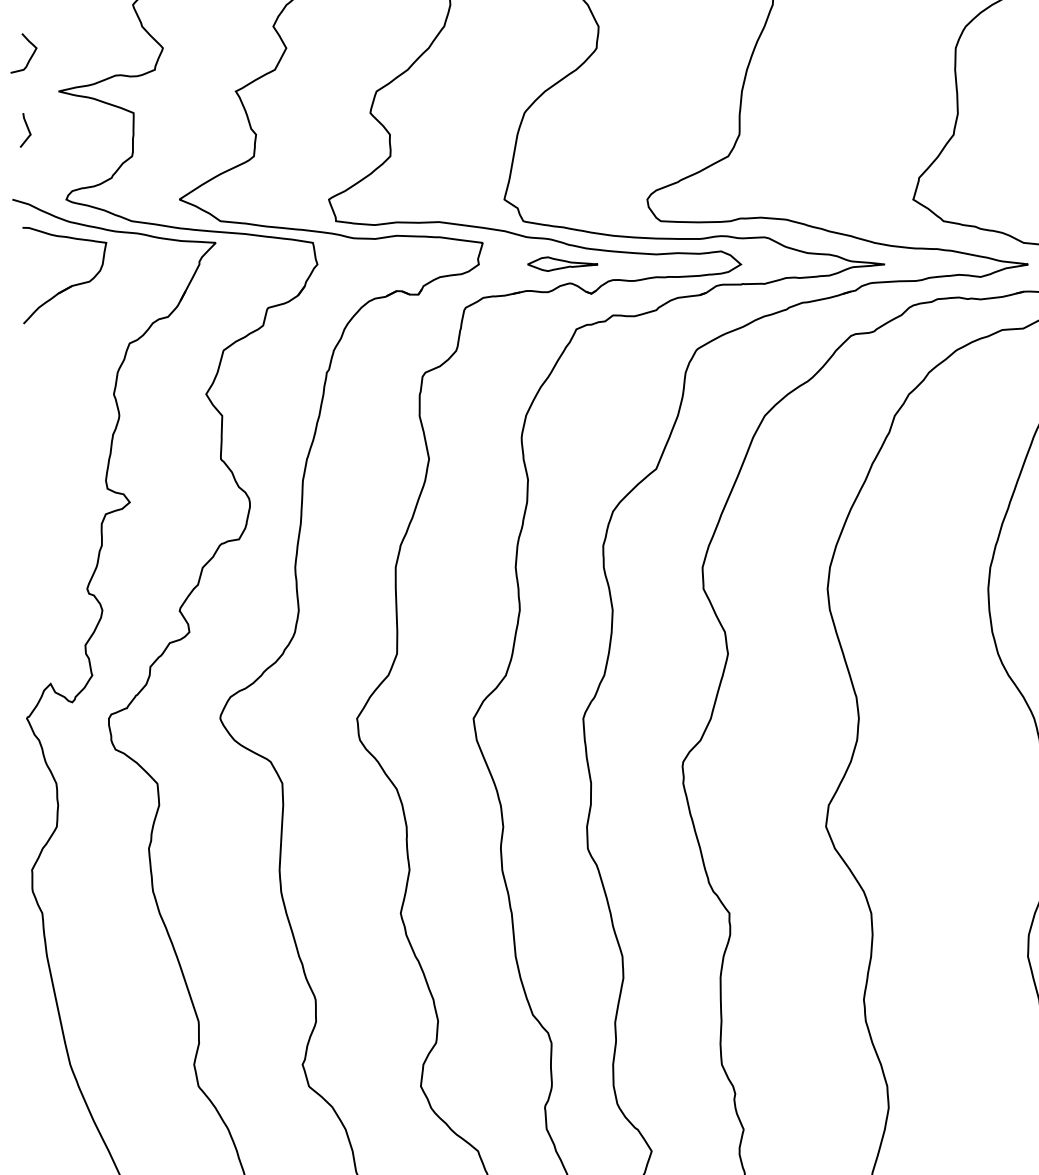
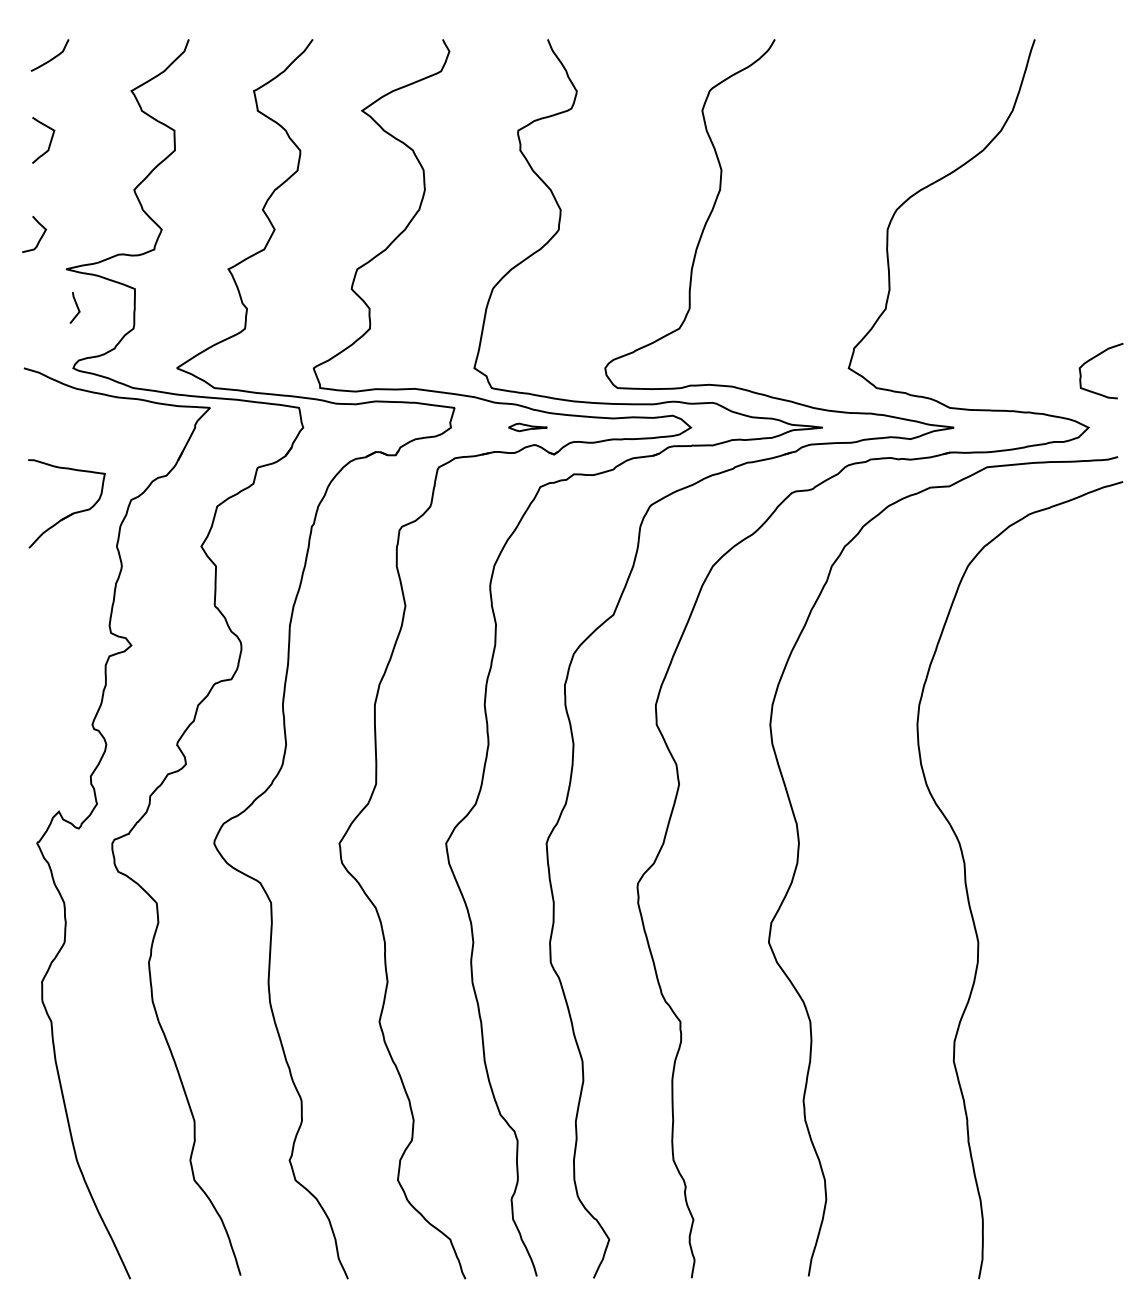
curve: (27, 129) -> (76, 307), moved
part: (562, 264) -> (527, 427), size x0.6
part: (68, 286) -> (70, 513), moved

